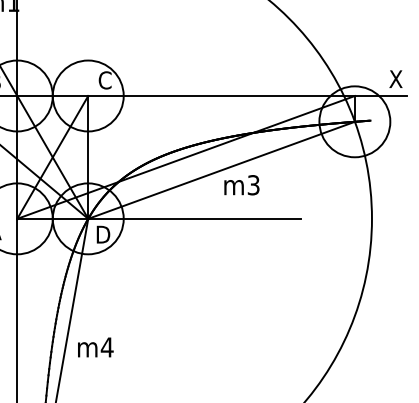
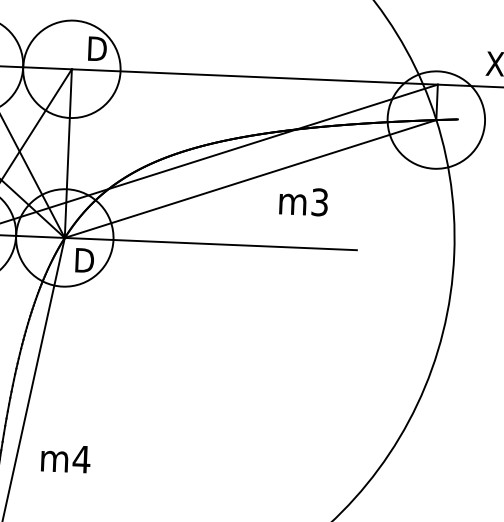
text: (105, 80) -> (96, 49), C -> D
text: (241, 185) -> (303, 202), moved
text: (95, 347) -> (65, 458), moved

